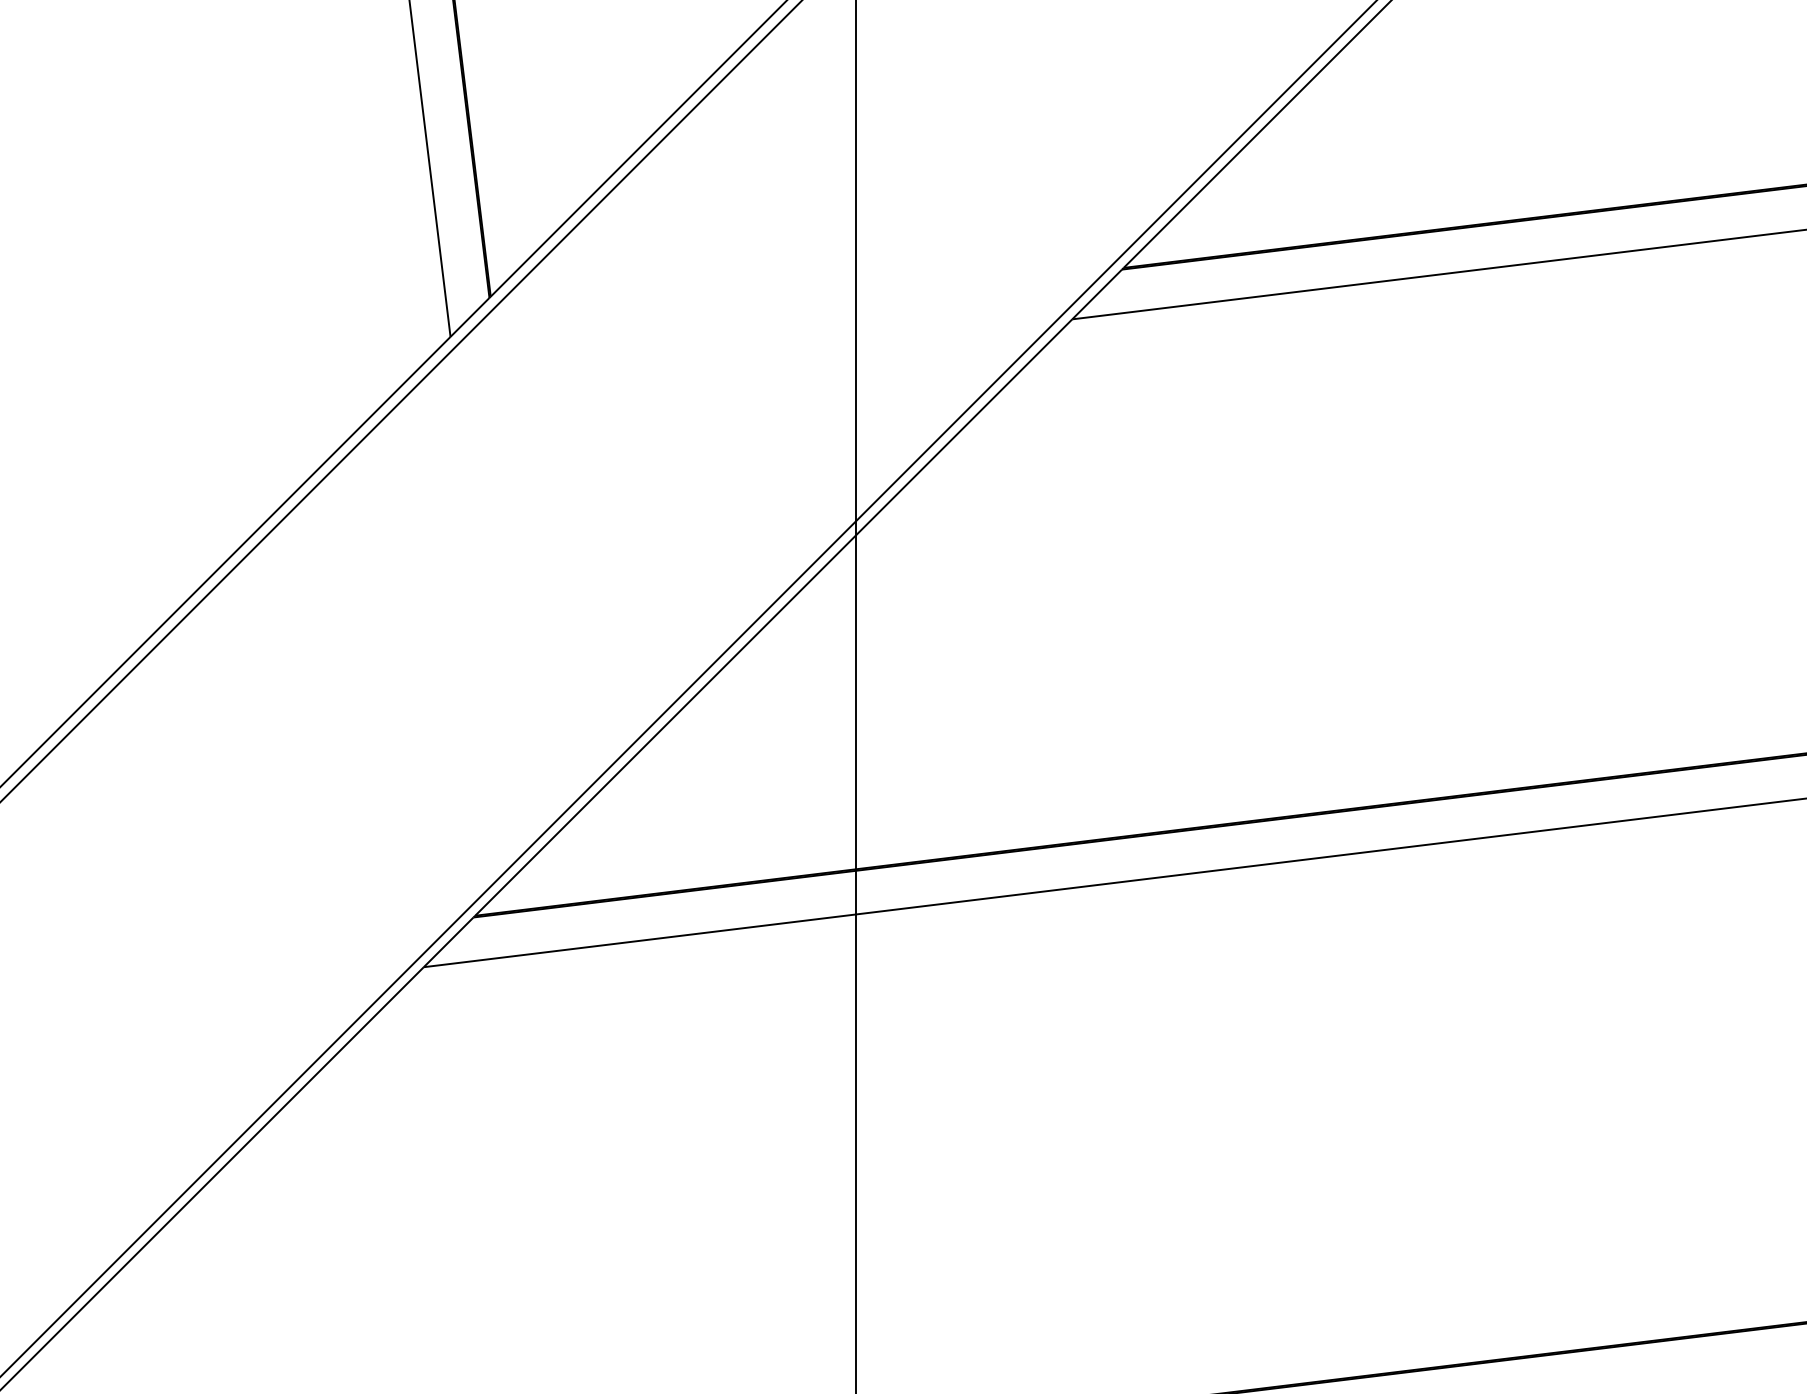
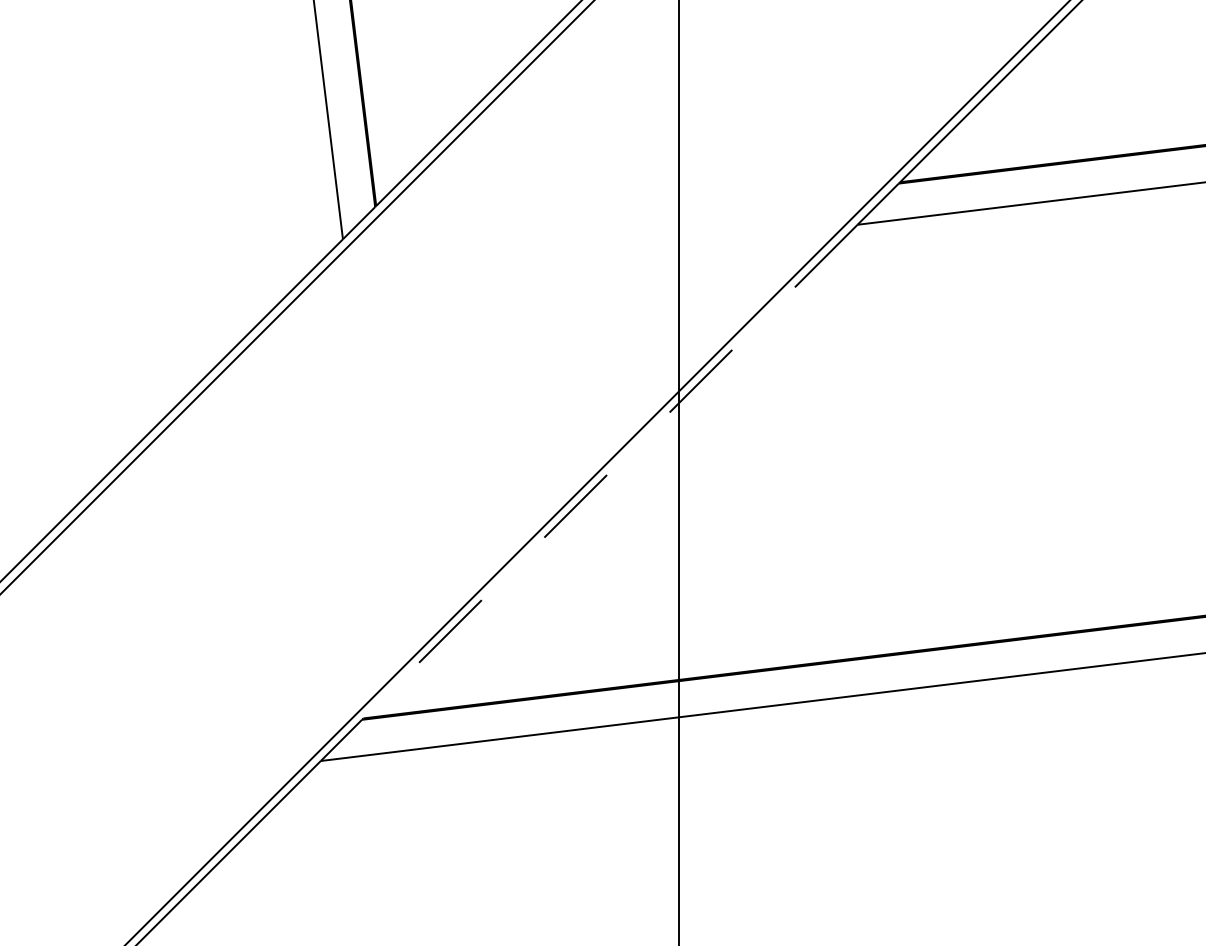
line: (773, 617) -> (610, 471), solid -> dashed

